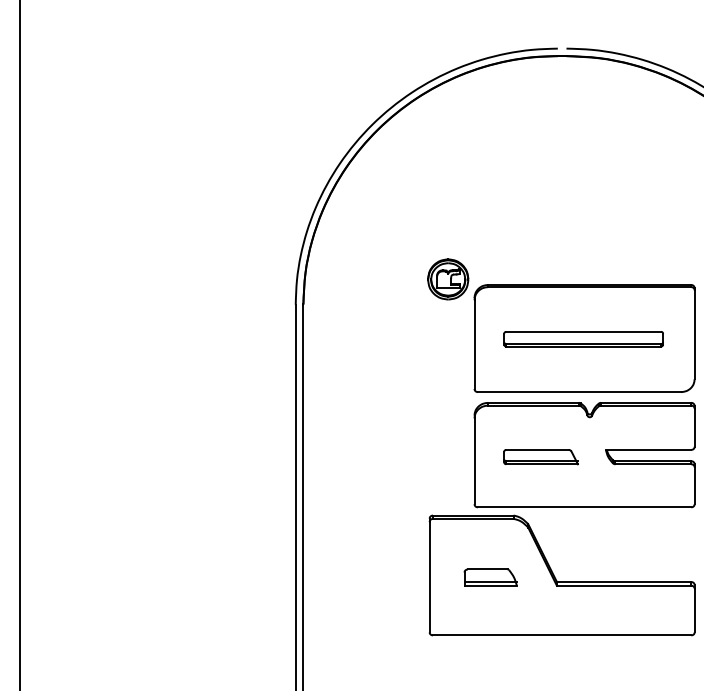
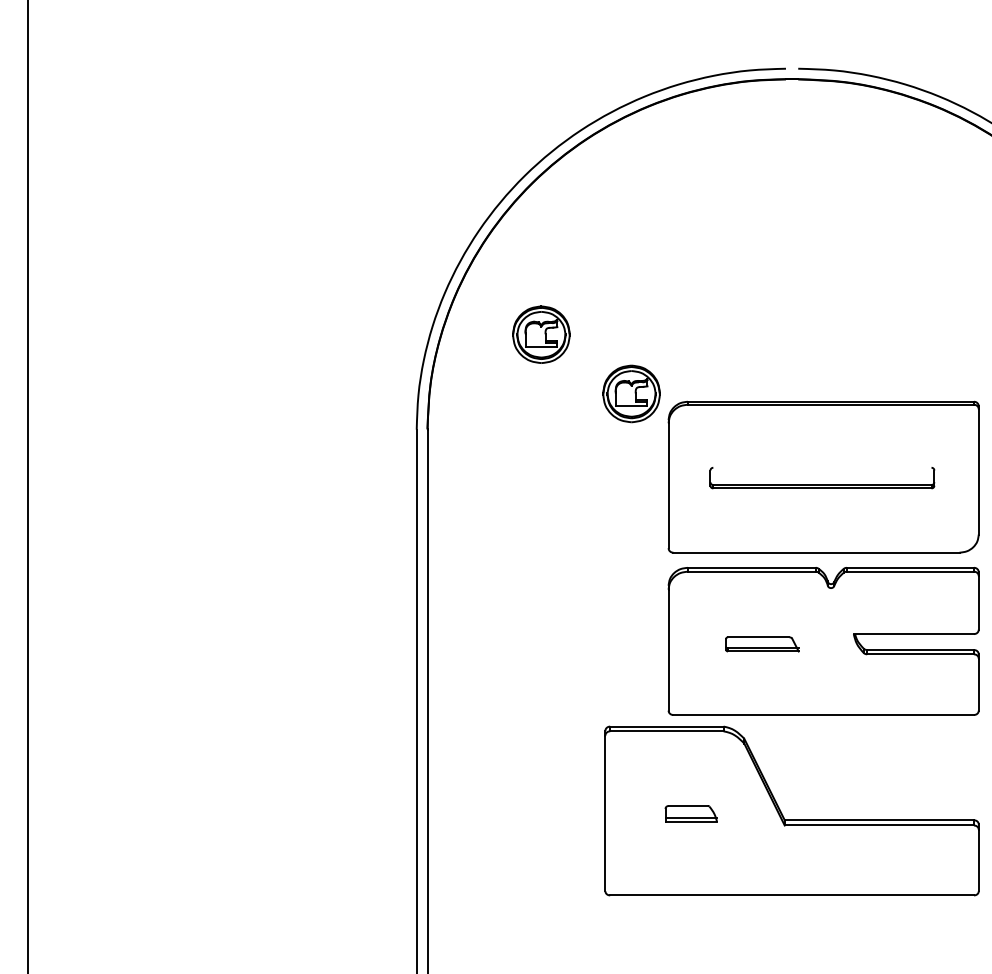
part: (384, 237) -> (541, 334), added
line: (583, 331) -> (822, 467), removed
part: (540, 457) -> (761, 644), size x0.7
part: (490, 577) -> (691, 813), size x0.7

